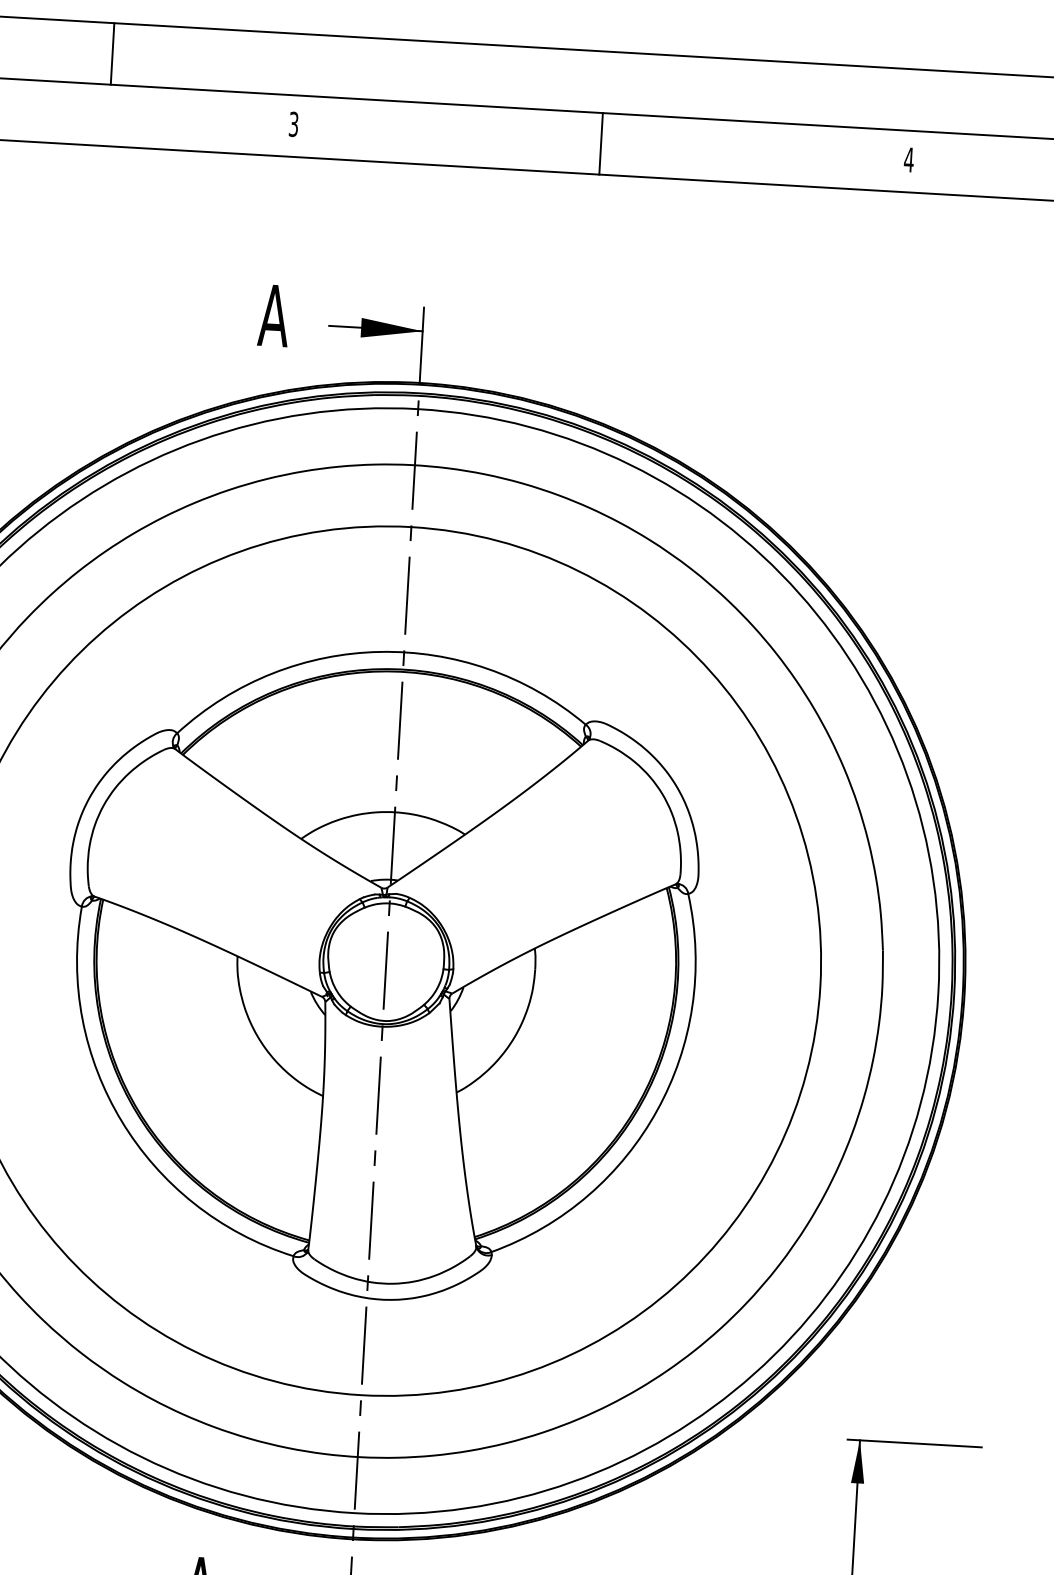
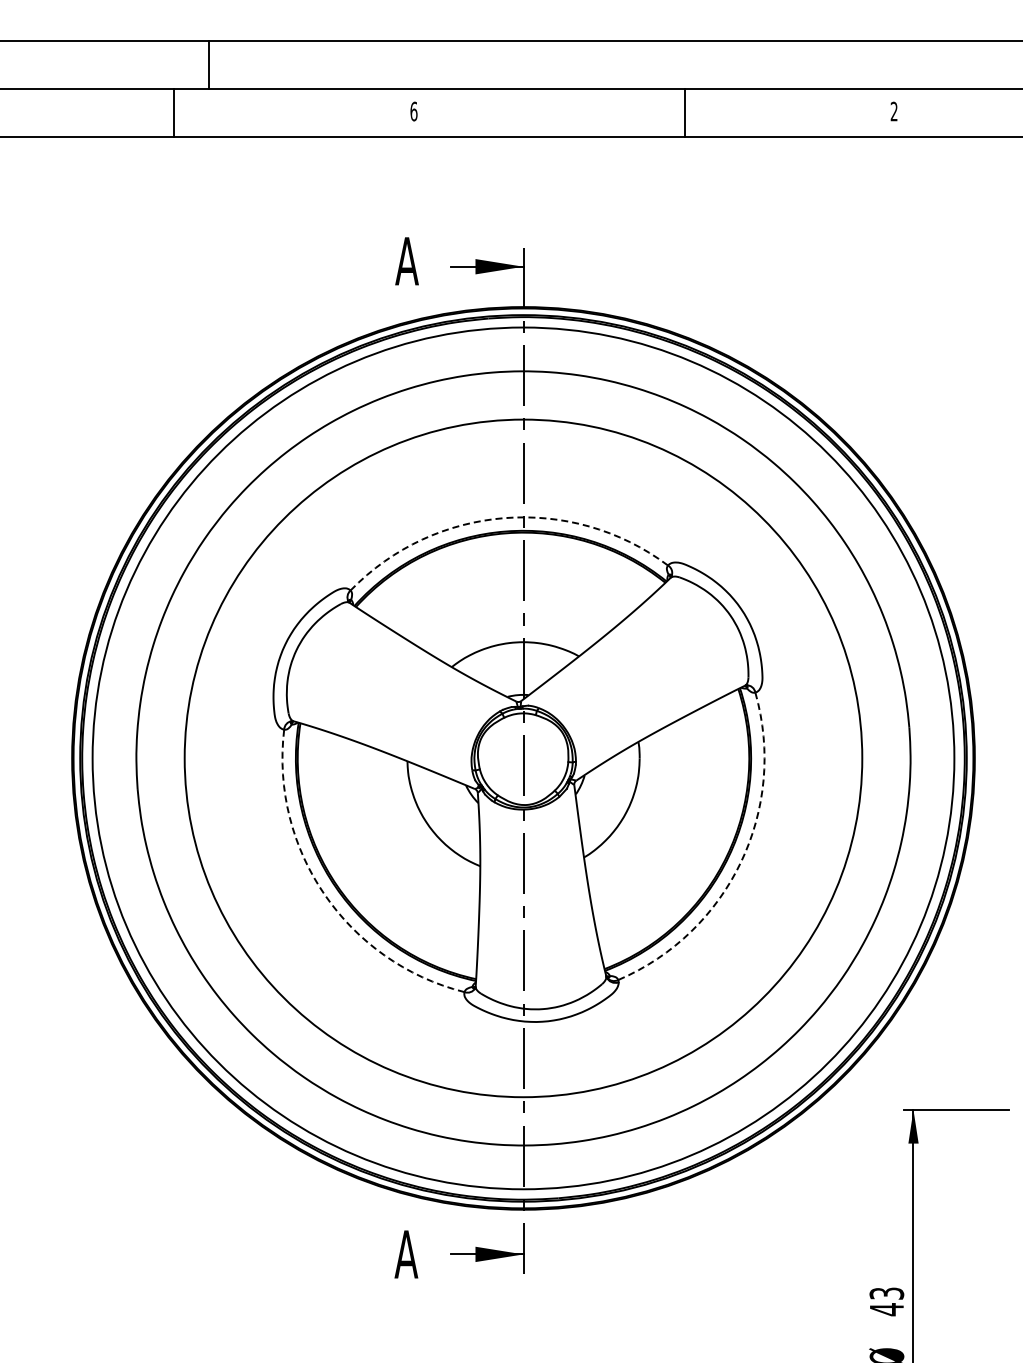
line: (112, 53) -> (208, 64), moved
text: (293, 124) -> (413, 111), 3 -> 6
line: (600, 143) -> (684, 112), moved
text: (908, 159) -> (893, 111), 4 -> 2
arc: (379, 652) -> (504, 518), solid -> dashed
arc: (657, 1110) -> (741, 862), solid -> dashed
arc: (121, 1120) -> (324, 894), solid -> dashed

